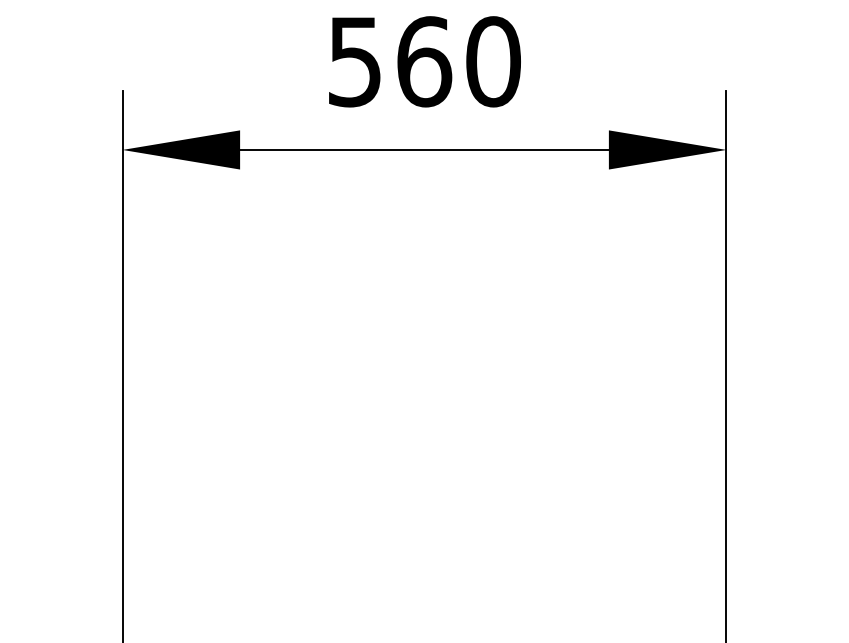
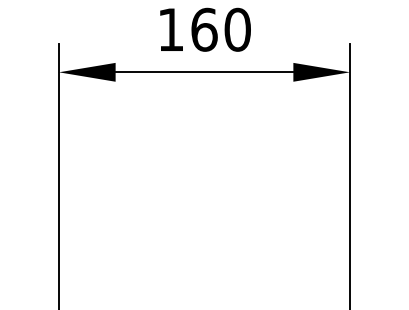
text: (353, 61) -> (170, 29), 560 -> 160

